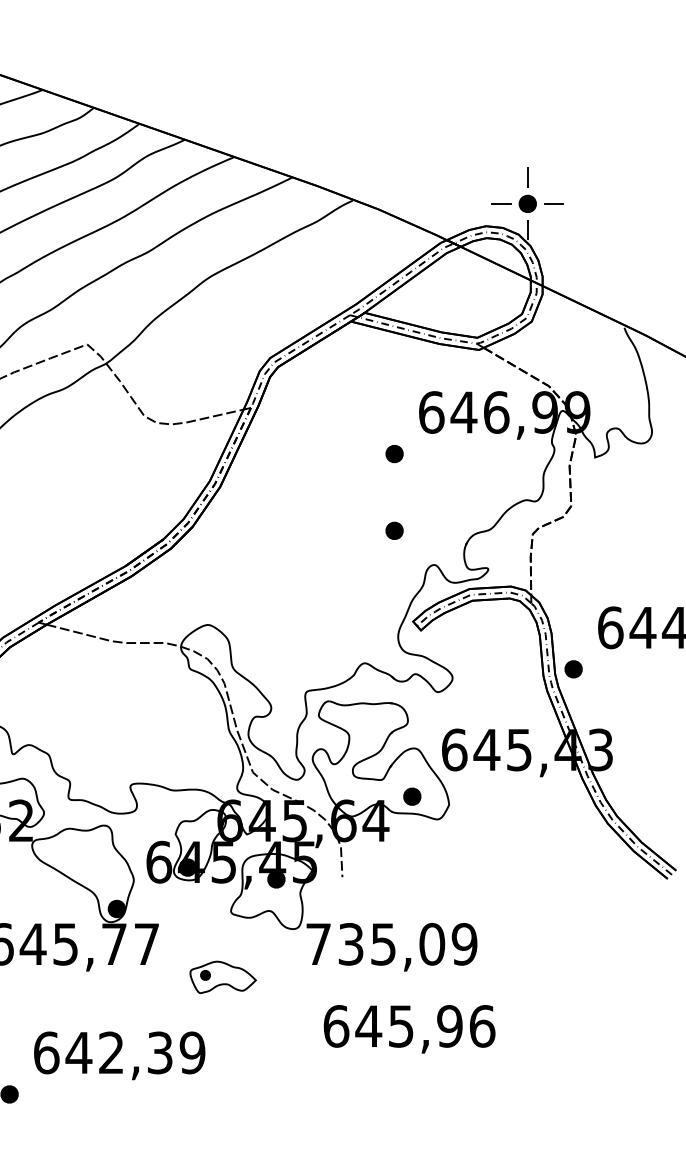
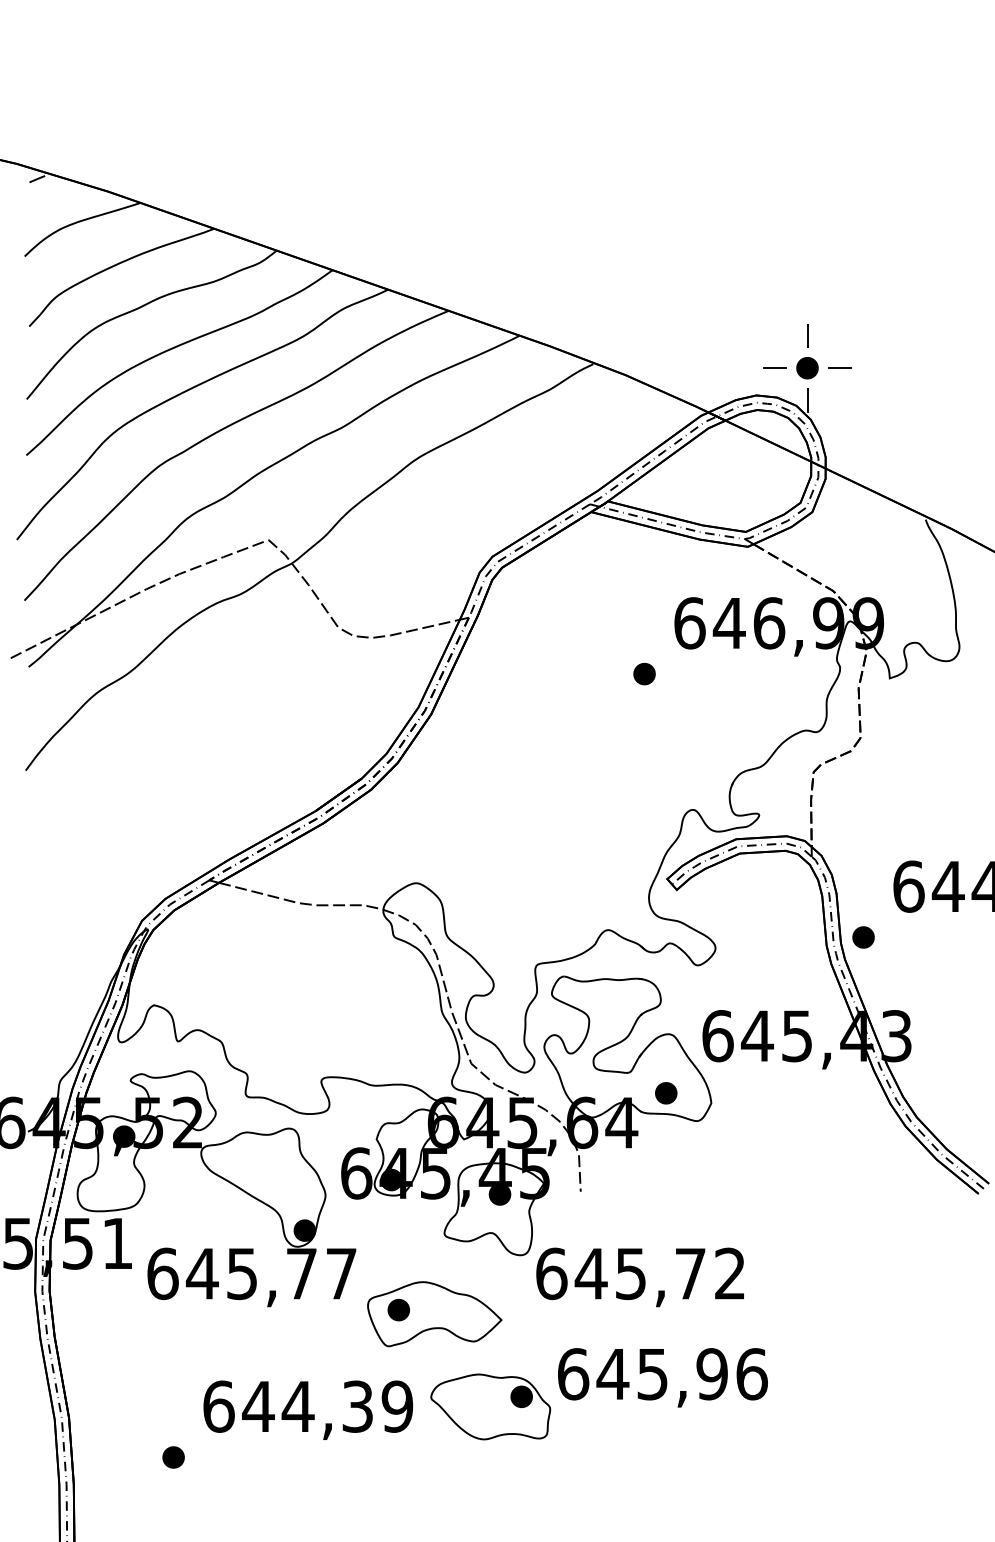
part: (394, 530) -> (644, 767), removed
text: (391, 944) -> (640, 1273), 735,09 -> 645,72
part: (222, 977) -> (434, 1314), size x1.67
text: (110, 1051) -> (297, 1405), 642,39 -> 644,39
part: (268, 1052) -> (490, 1406), added

